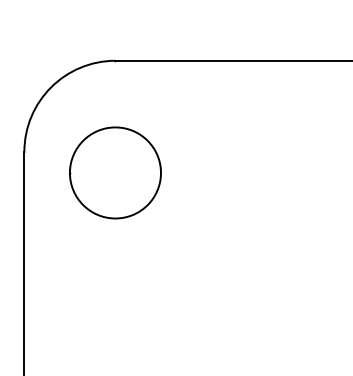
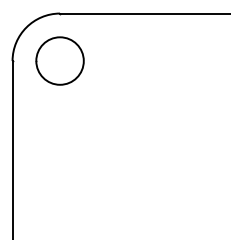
circle: (114, 171) -> (59, 60), moved

